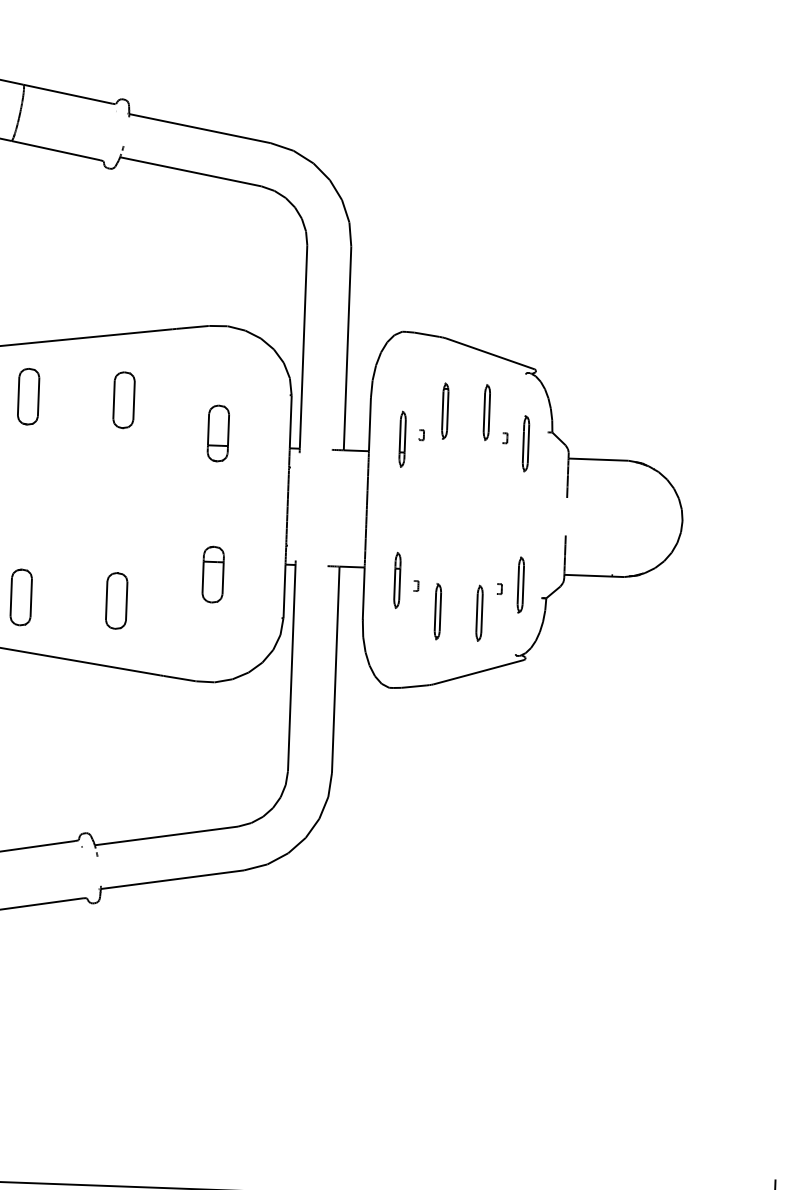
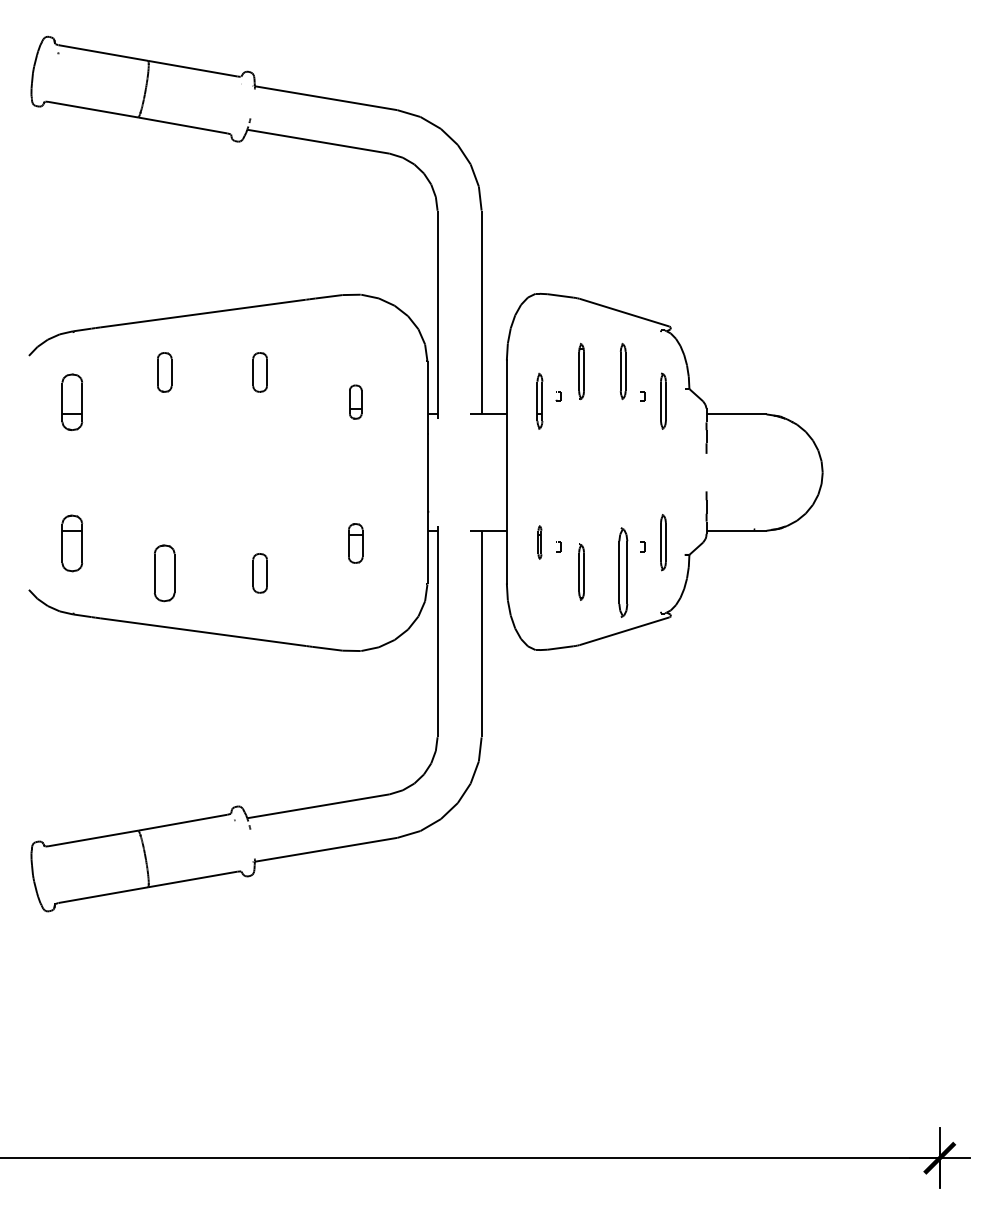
part: (28, 396) -> (164, 372), size x0.7
part: (123, 400) -> (259, 372), size x0.7
part: (218, 432) -> (355, 401), size x0.6
part: (213, 574) -> (355, 543), size x0.7
part: (396, 580) -> (539, 542), size x0.6
part: (116, 601) -> (259, 573), size x0.7
part: (478, 612) -> (622, 571), size x1.6

